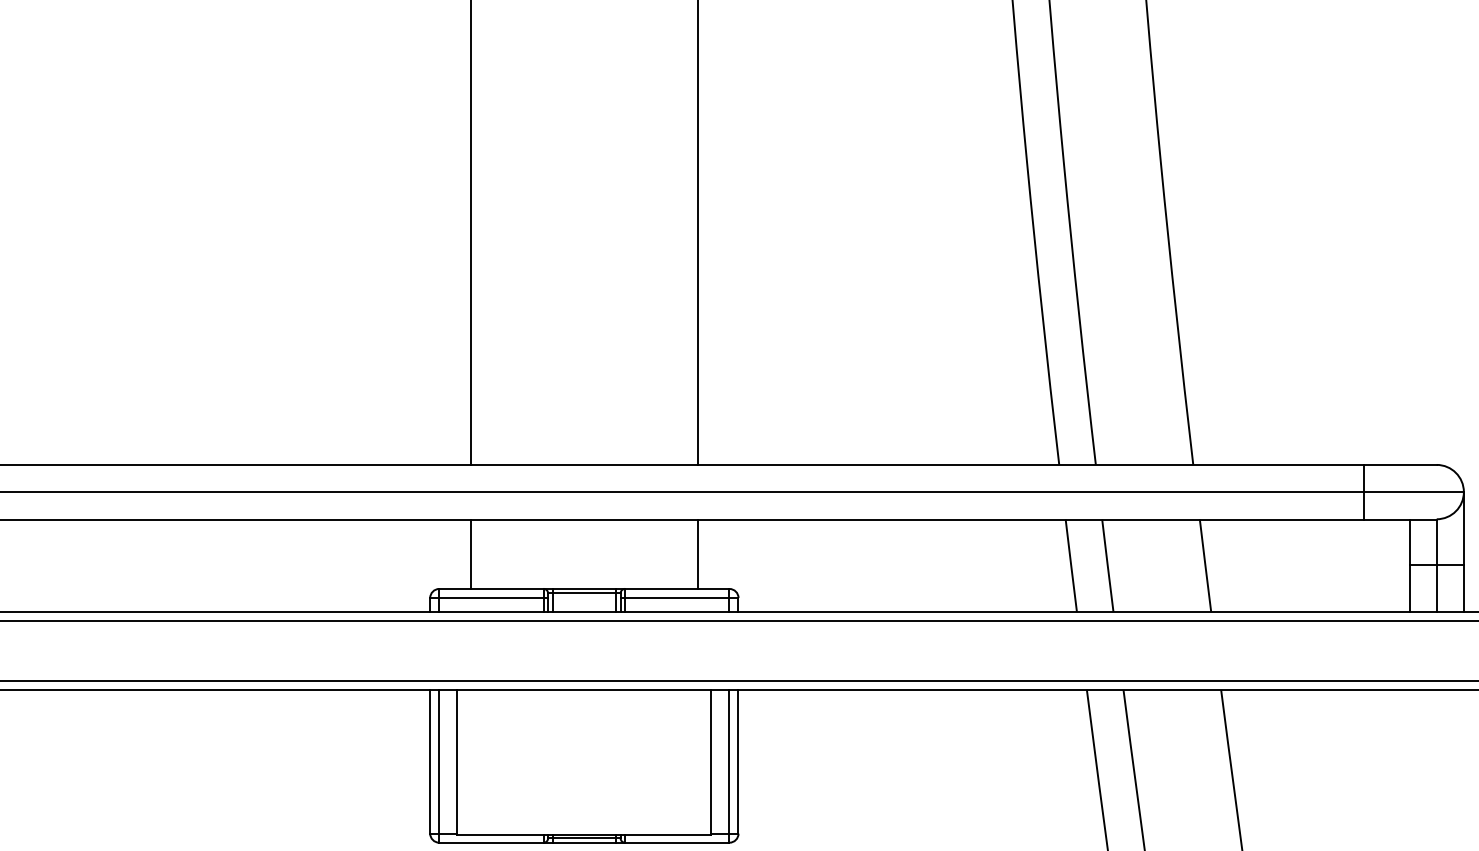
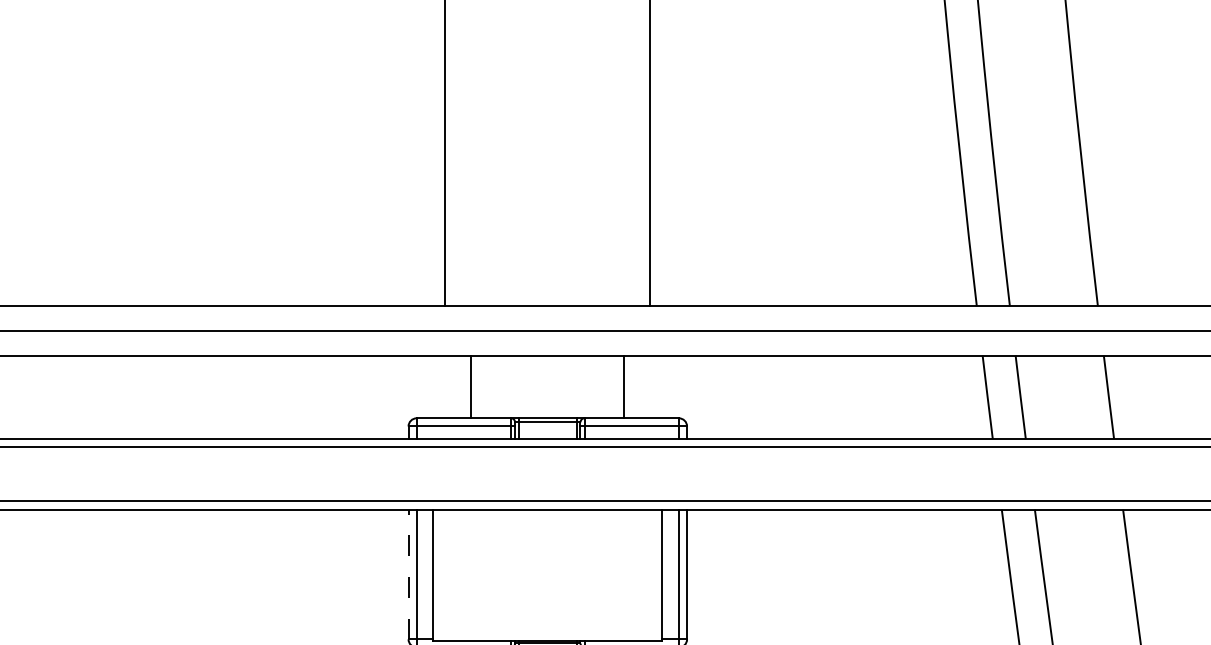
line: (471, 553) -> (471, 386), moved
line: (697, 553) -> (623, 386), moved
line: (430, 761) -> (408, 574), solid -> dashed

